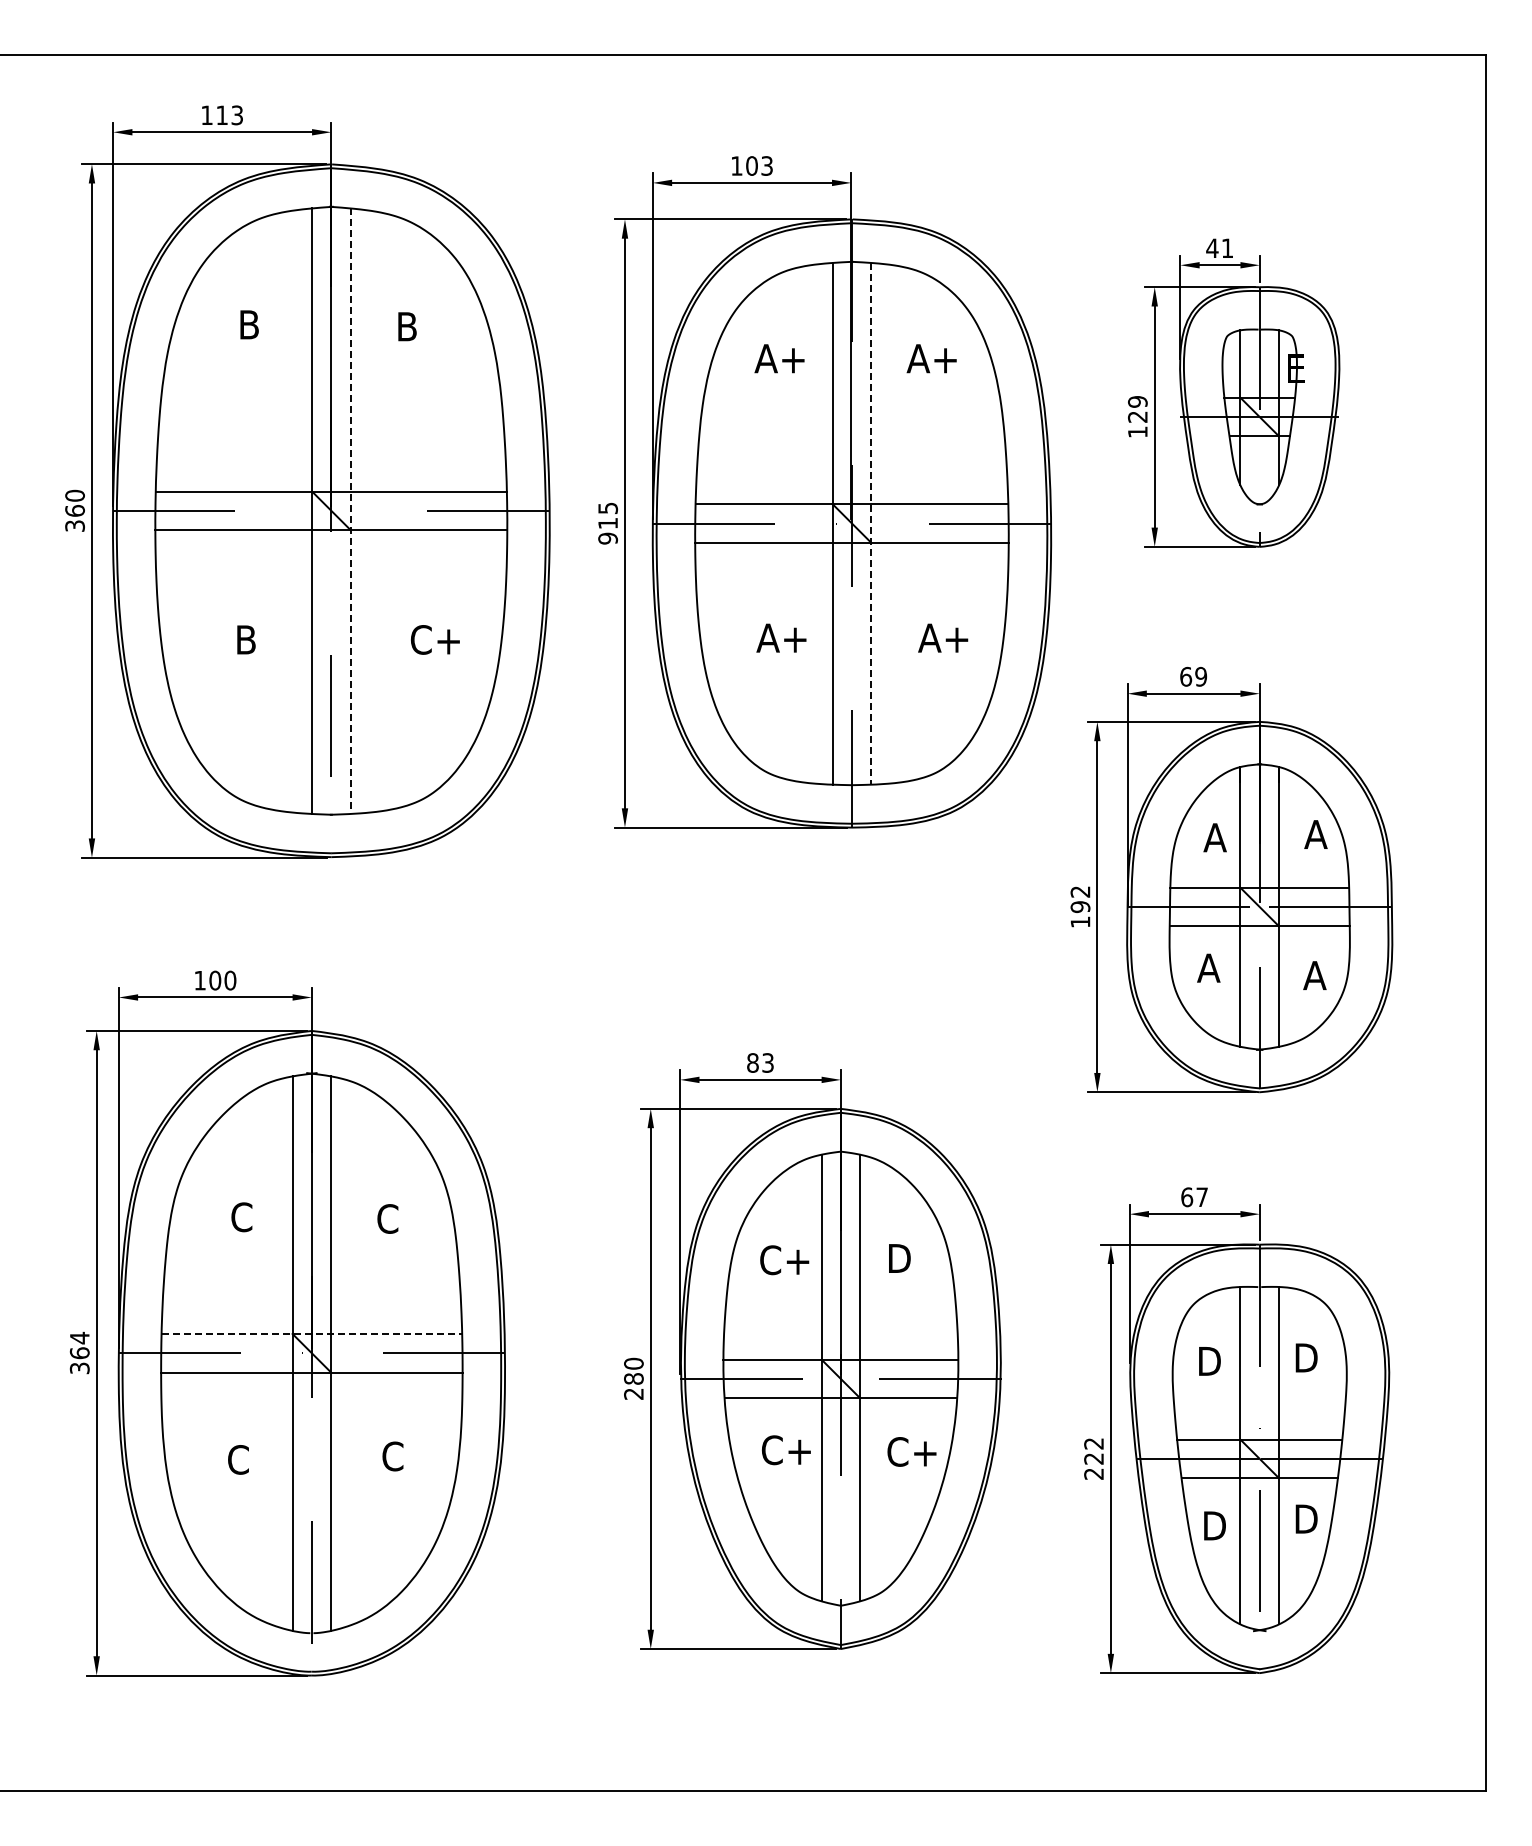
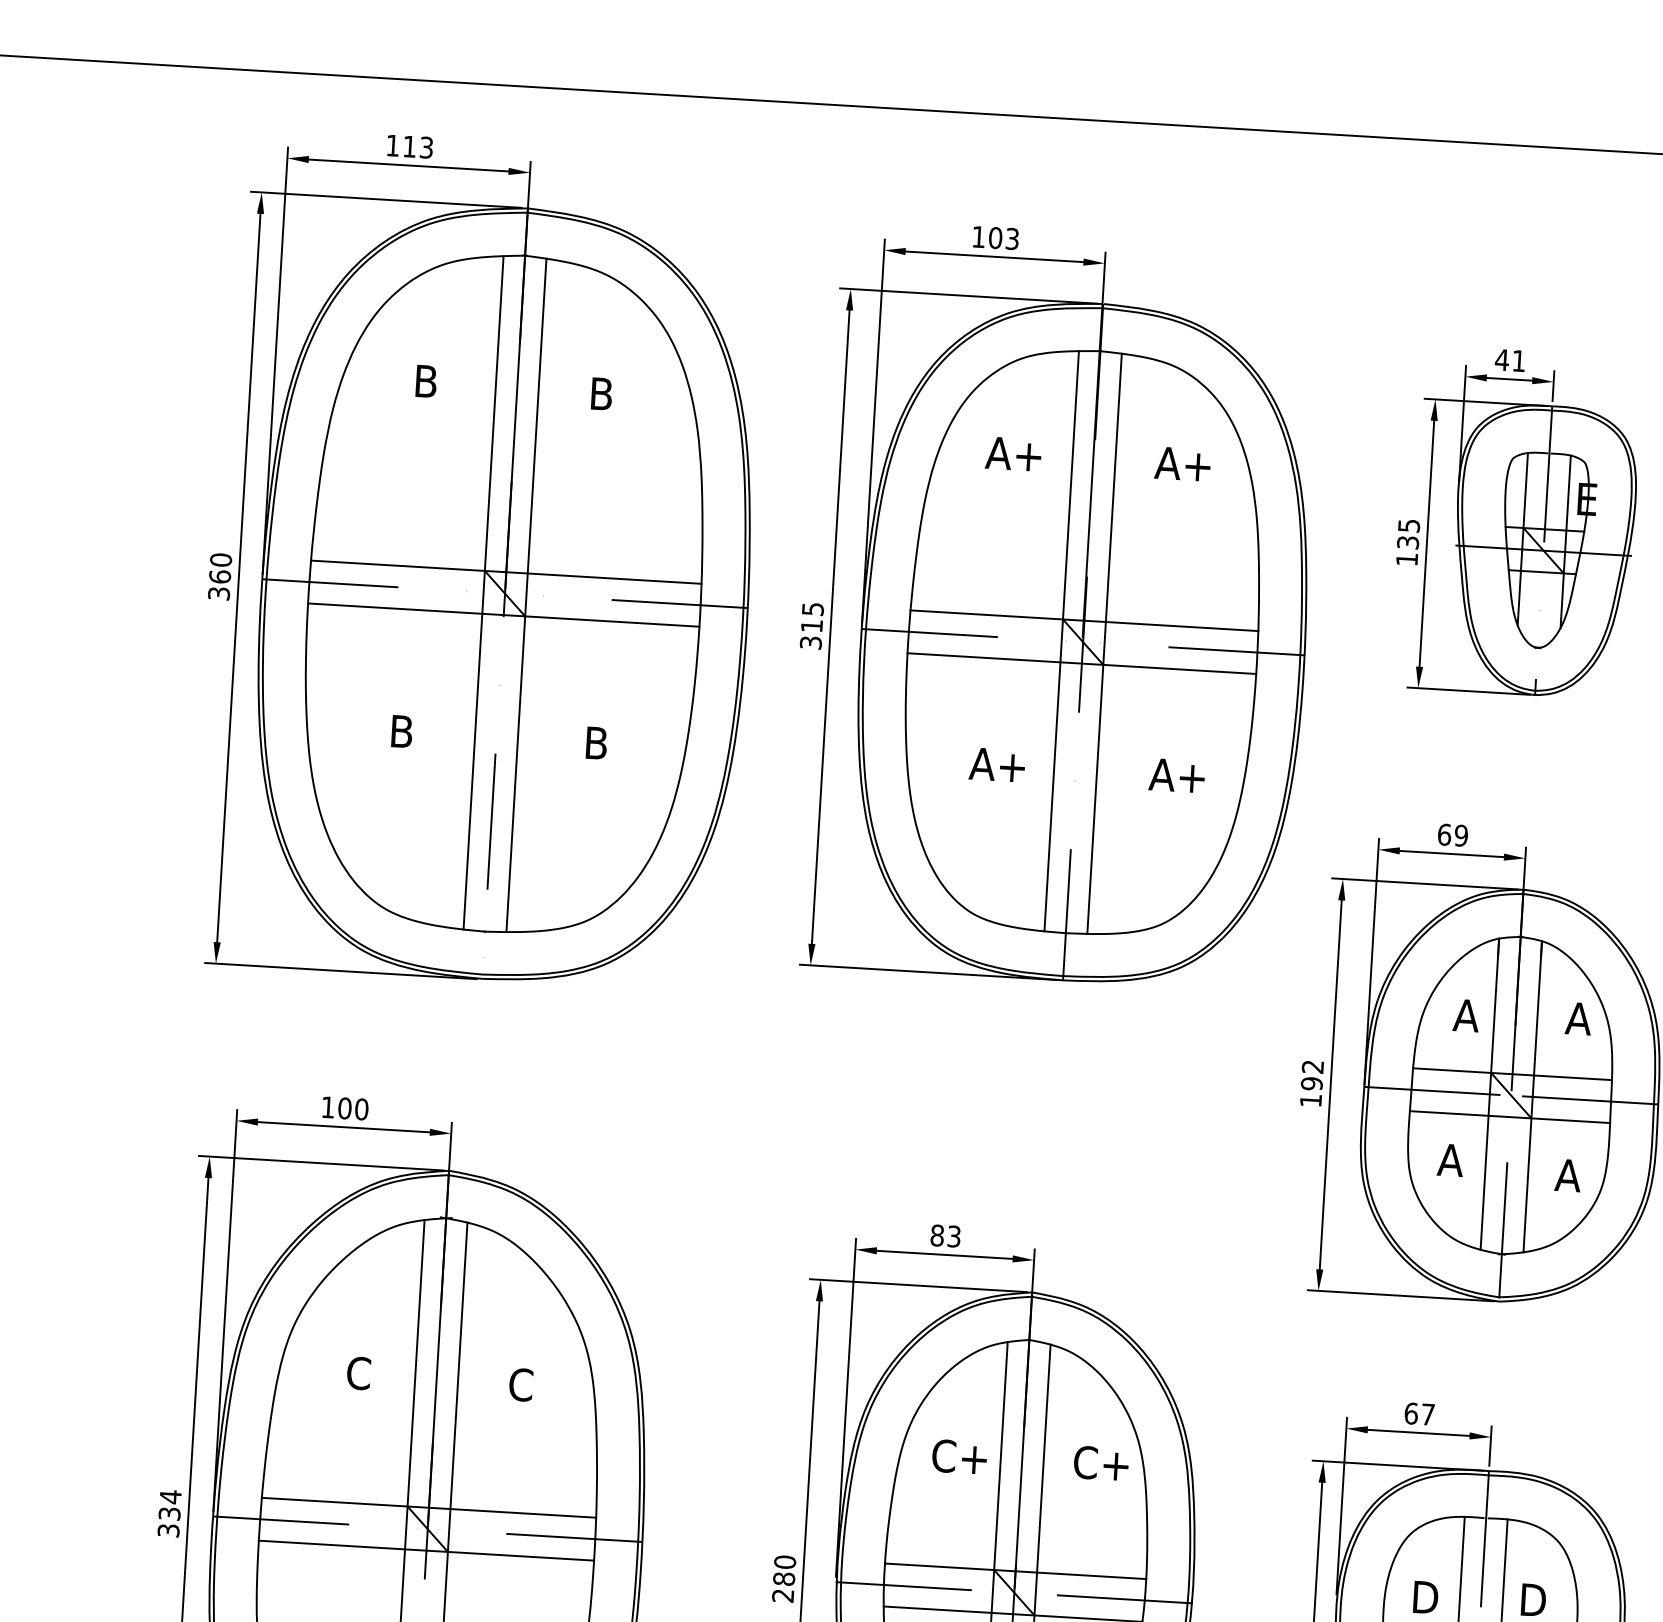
text: (1137, 409) -> (1408, 534), 129 -> 135
line: (350, 511) -> (526, 595), dashed -> solid
line: (871, 523) -> (1104, 643), dashed -> solid
text: (607, 538) -> (810, 642), 915 -> 315
text: (434, 639) -> (611, 743), C+ -> B
text: (911, 1258) -> (1100, 1463), D -> C+
line: (312, 1333) -> (429, 1507), dashed -> solid
text: (79, 1353) -> (169, 1514), 364 -> 334

